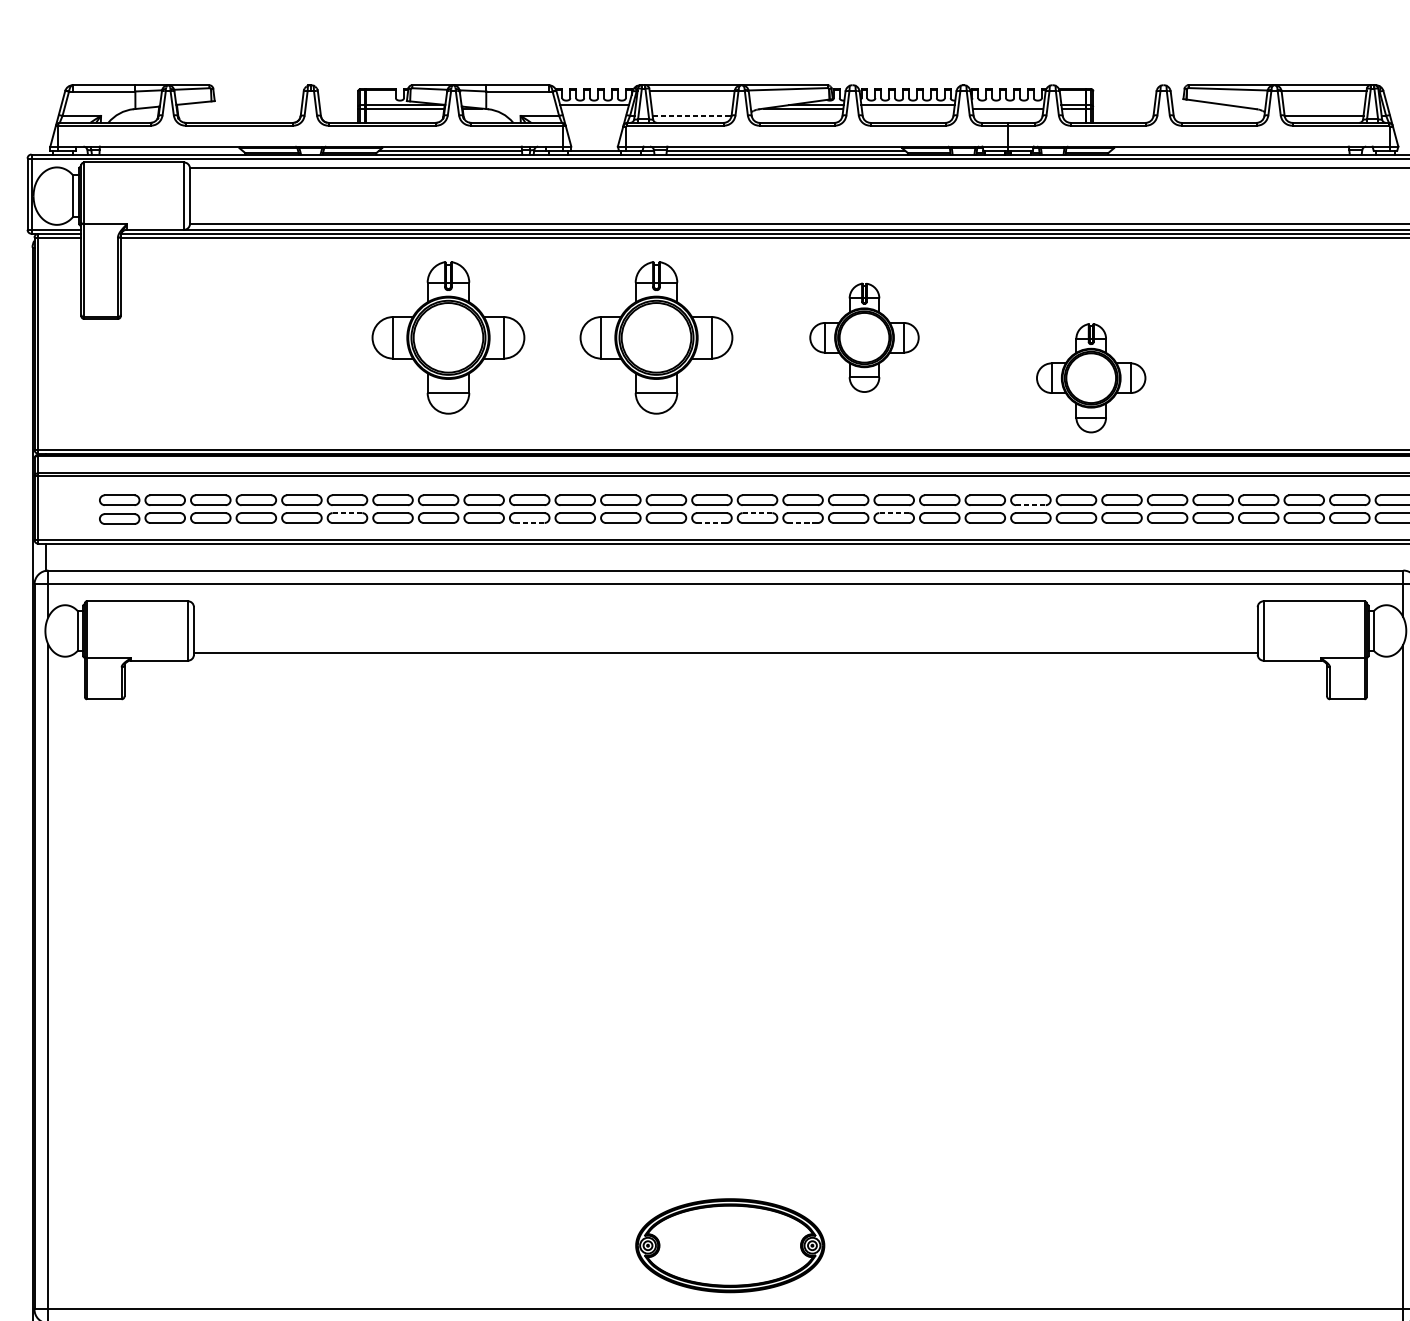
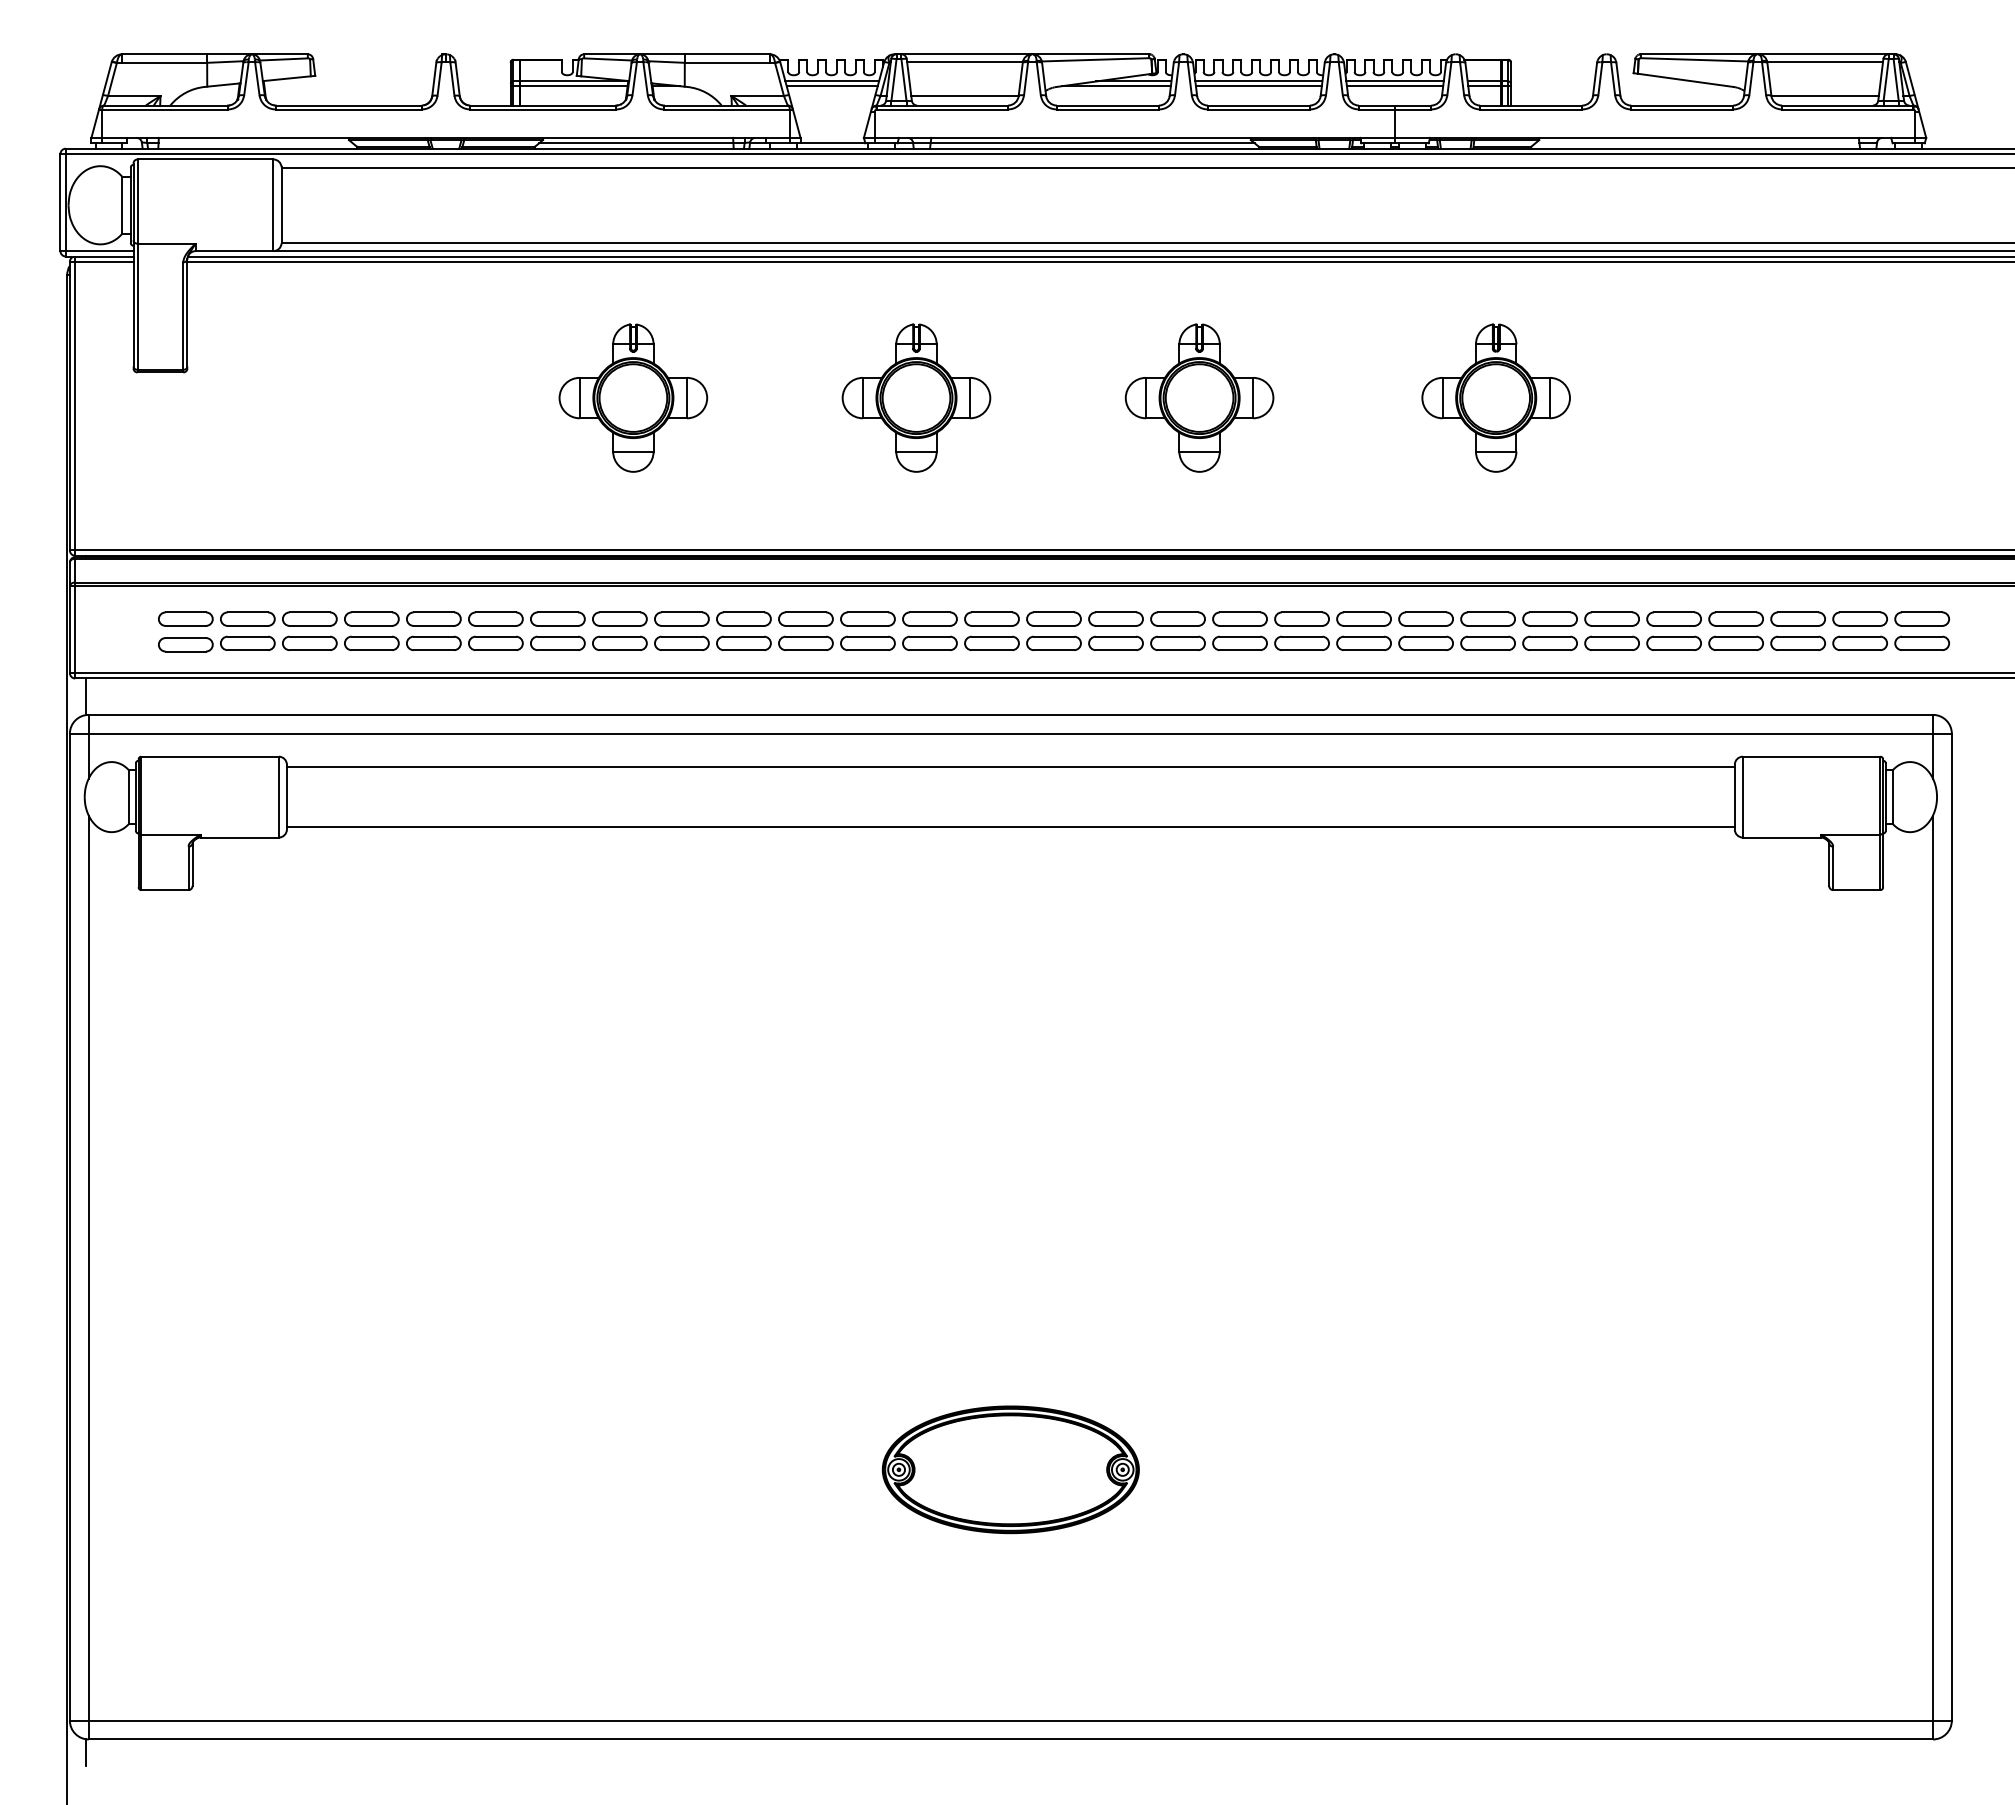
line: (1007, 105) -> (1394, 81), added
line: (594, 108) -> (831, 86), added
line: (907, 108) -> (1258, 86), added
line: (691, 116) -> (964, 96), dashed -> solid
part: (448, 337) -> (633, 397), size x0.71
part: (656, 337) -> (916, 397), size x0.71
part: (1090, 377) -> (1495, 397), moved
line: (1031, 504) -> (1426, 625), dashed -> solid
line: (347, 512) -> (495, 636), dashed -> solid
line: (757, 512) -> (1053, 636), dashed -> solid
line: (893, 512) -> (1239, 636), dashed -> solid
line: (530, 523) -> (744, 650), dashed -> solid
line: (712, 523) -> (992, 650), dashed -> solid
line: (803, 523) -> (1116, 650), dashed -> solid
line: (725, 609) -> (1010, 767), added
part: (729, 1245) -> (1010, 1469), moved

